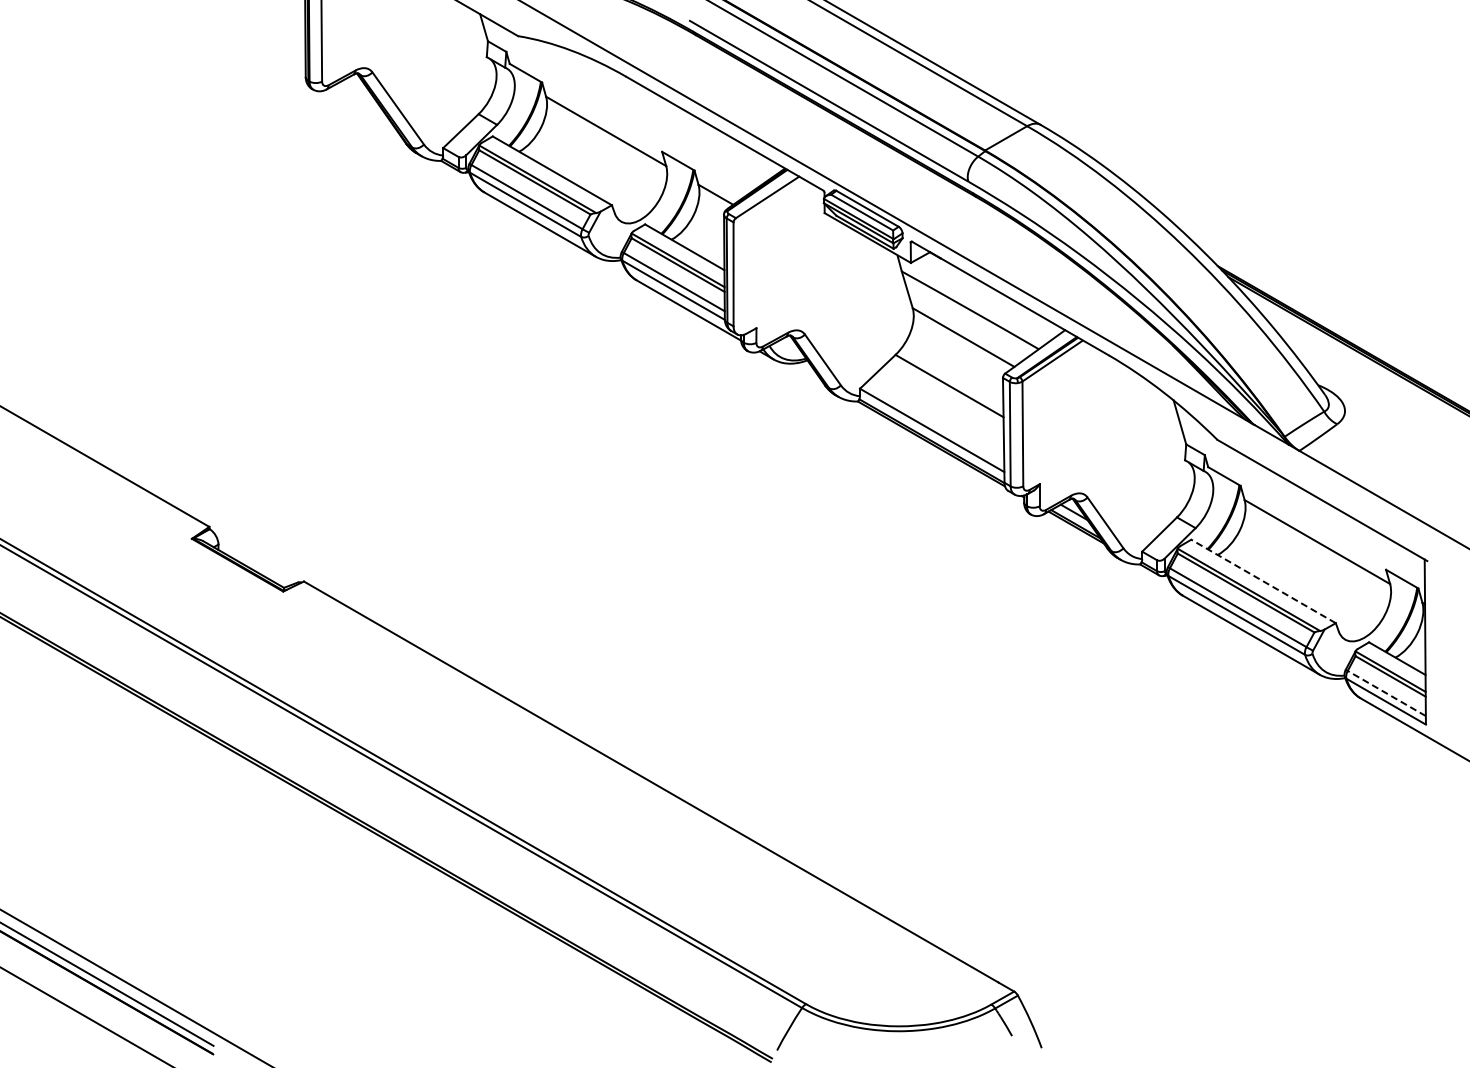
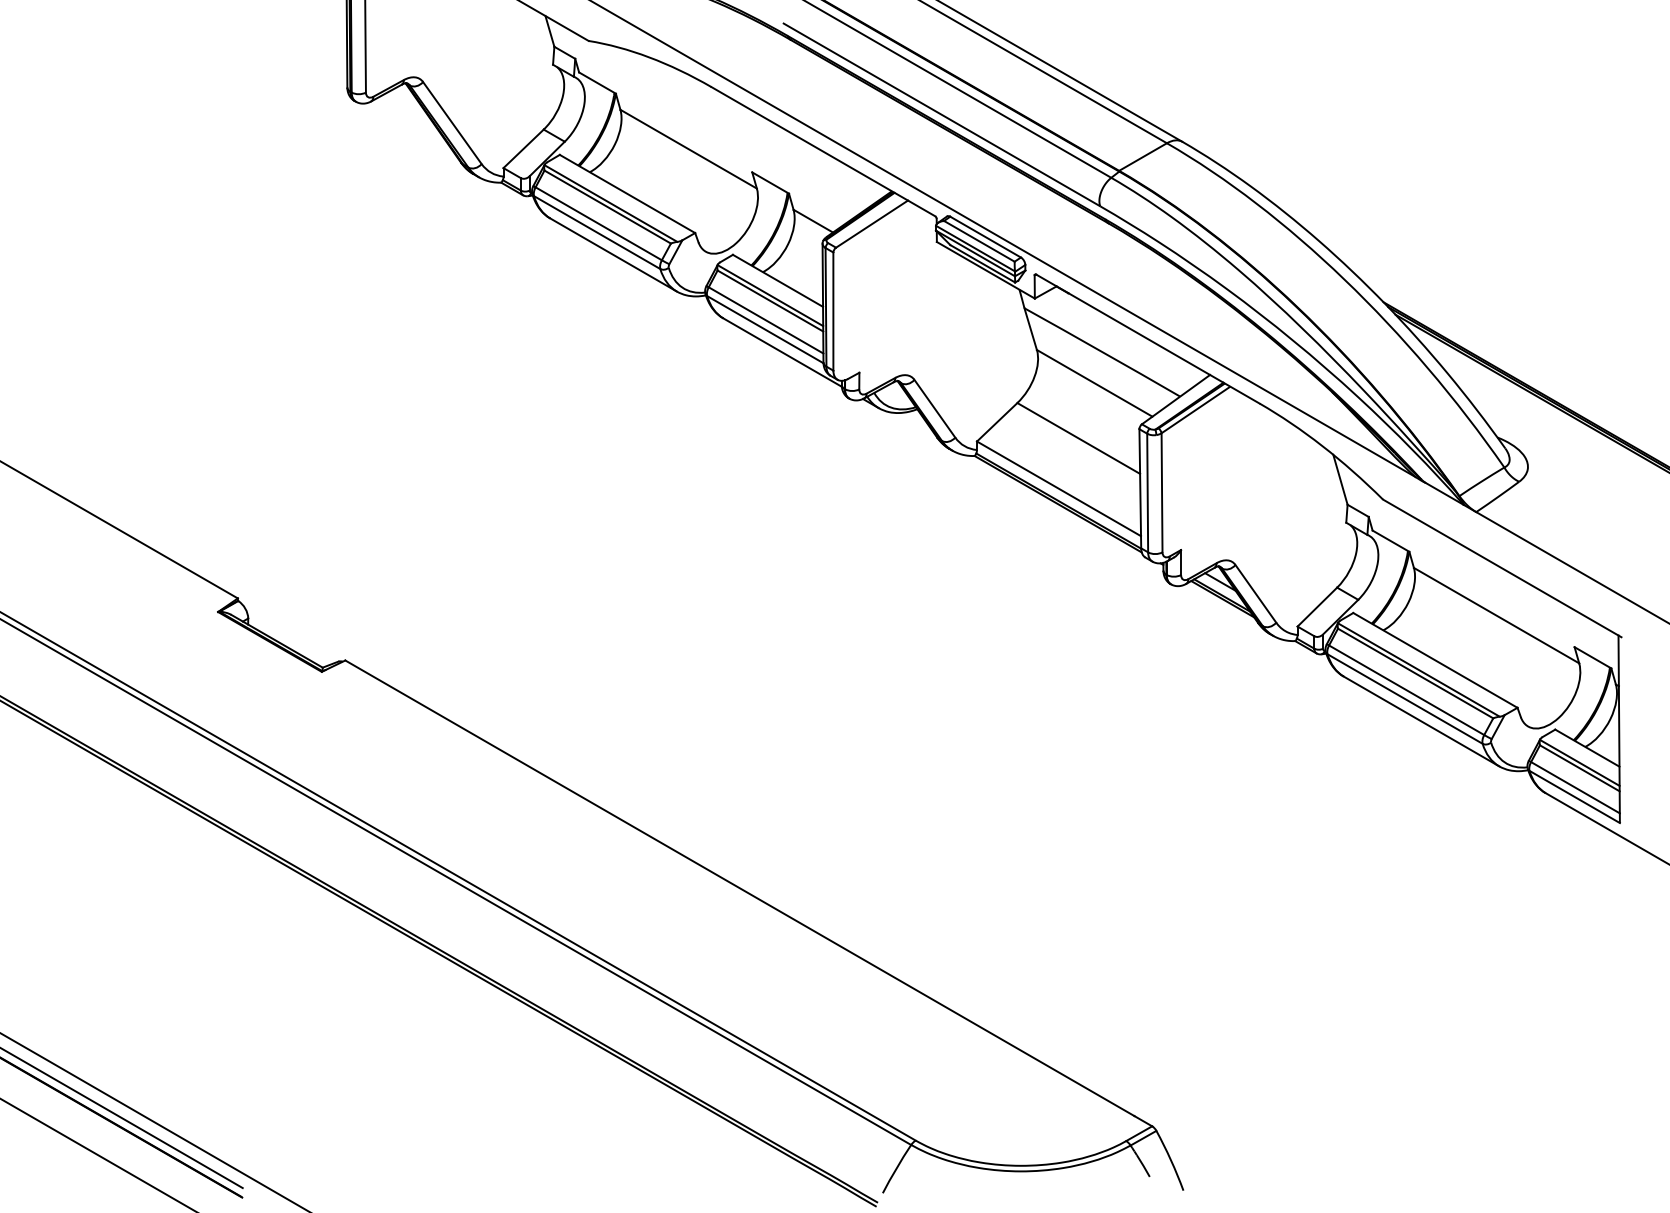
line: (1263, 581) -> (1435, 660), dashed -> solid
line: (1386, 693) -> (1575, 787), dashed -> solid

